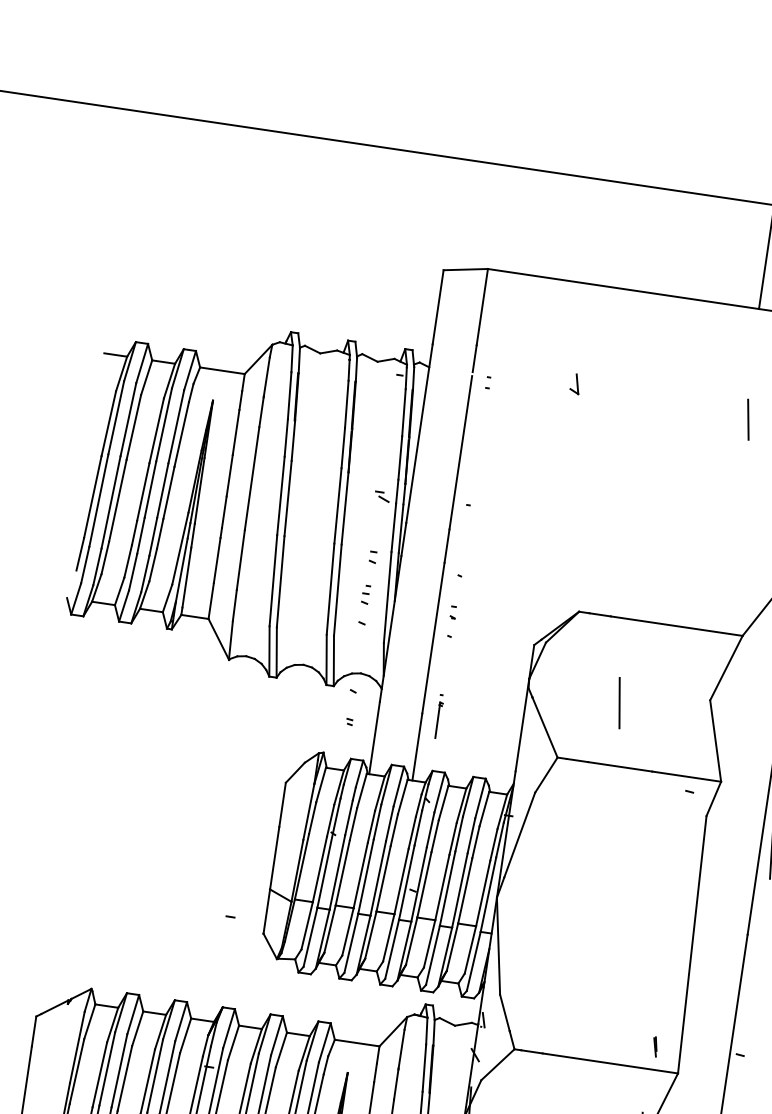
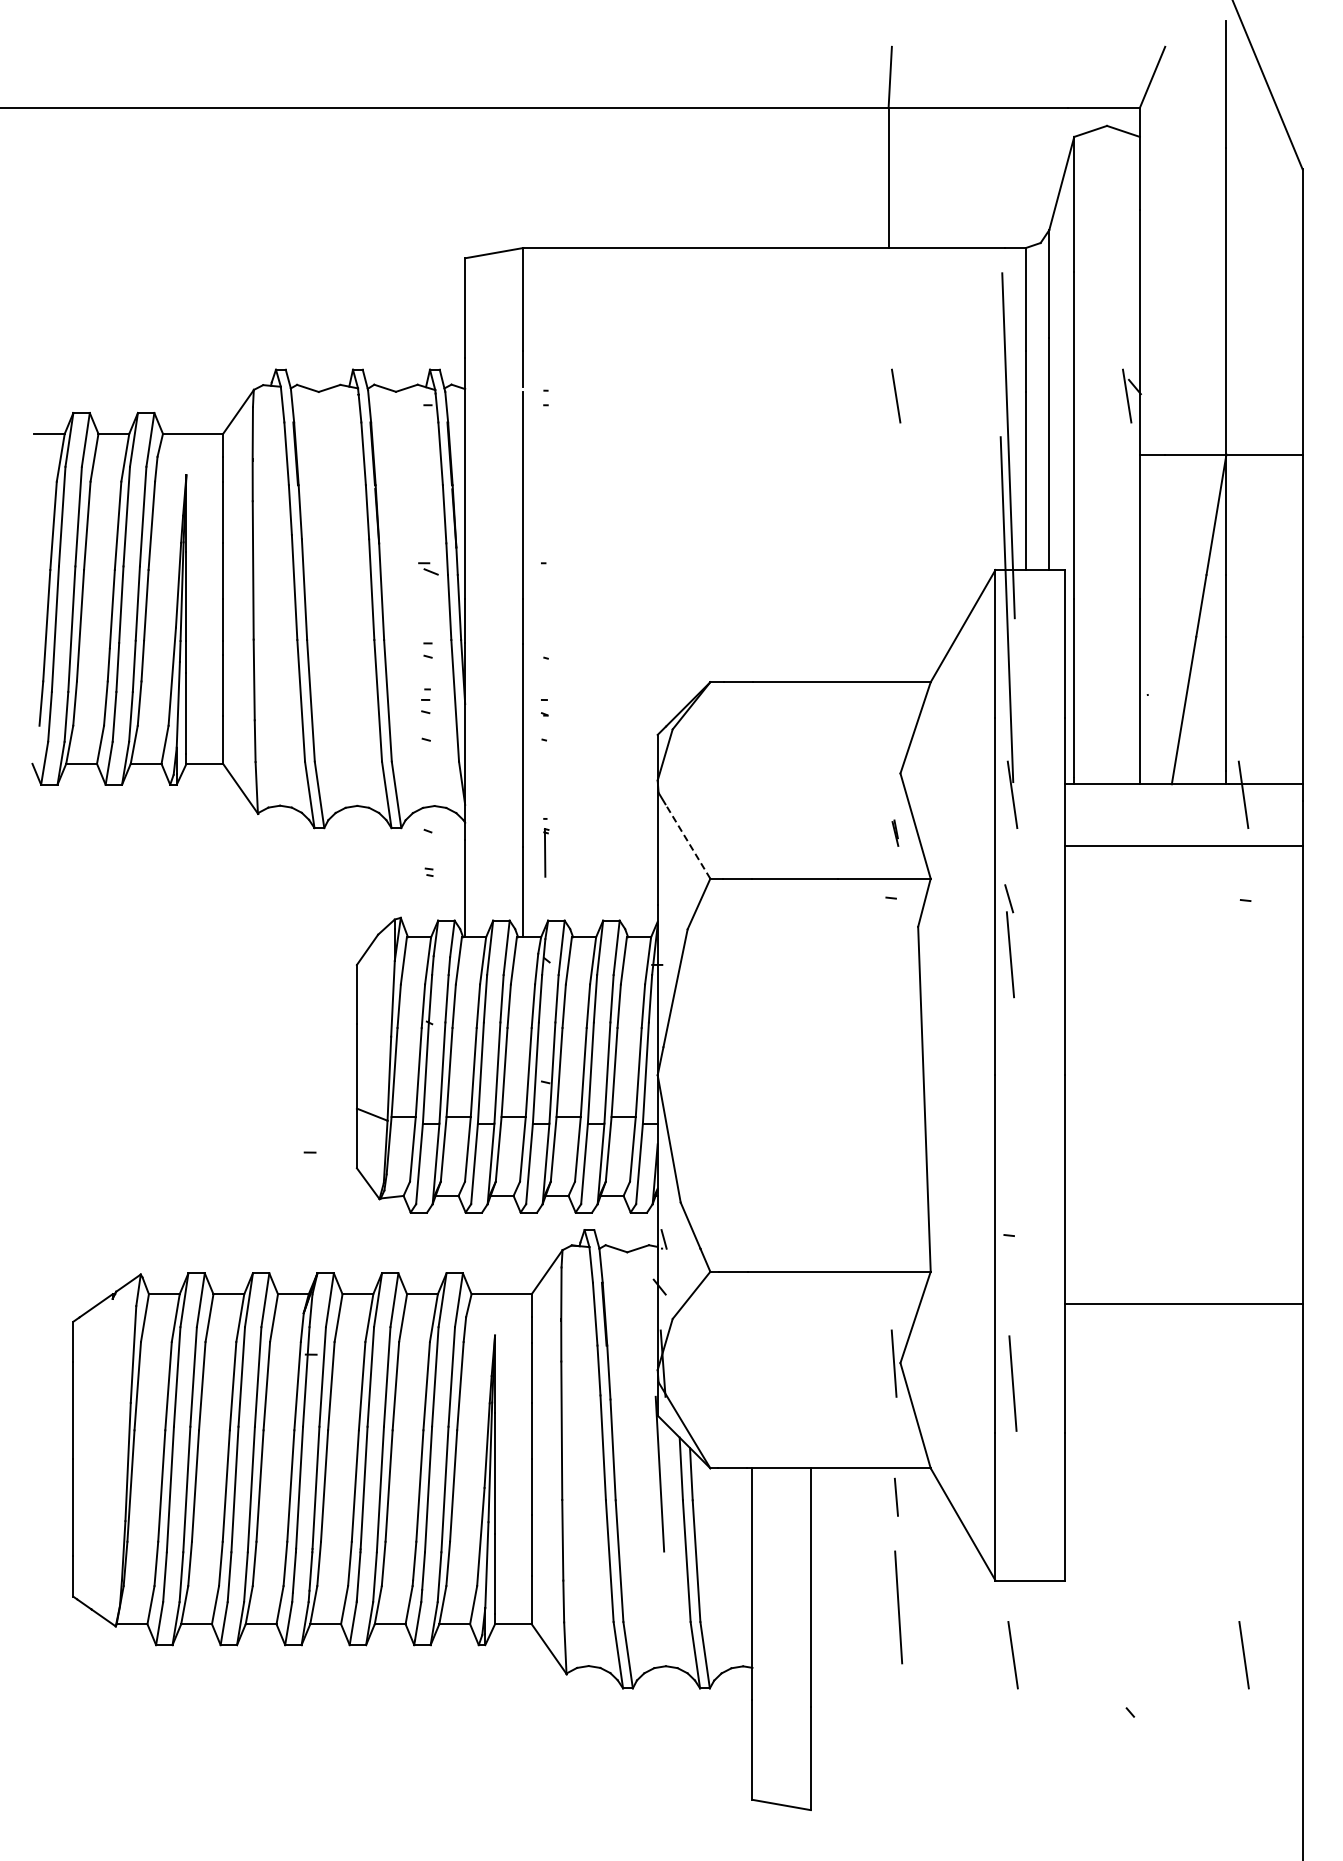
part: (574, 383) -> (660, 382), removed
line: (619, 702) -> (781, 794), removed
line: (544, 727) -> (687, 841), solid -> dashed
part: (655, 1046) -> (895, 832), moved

